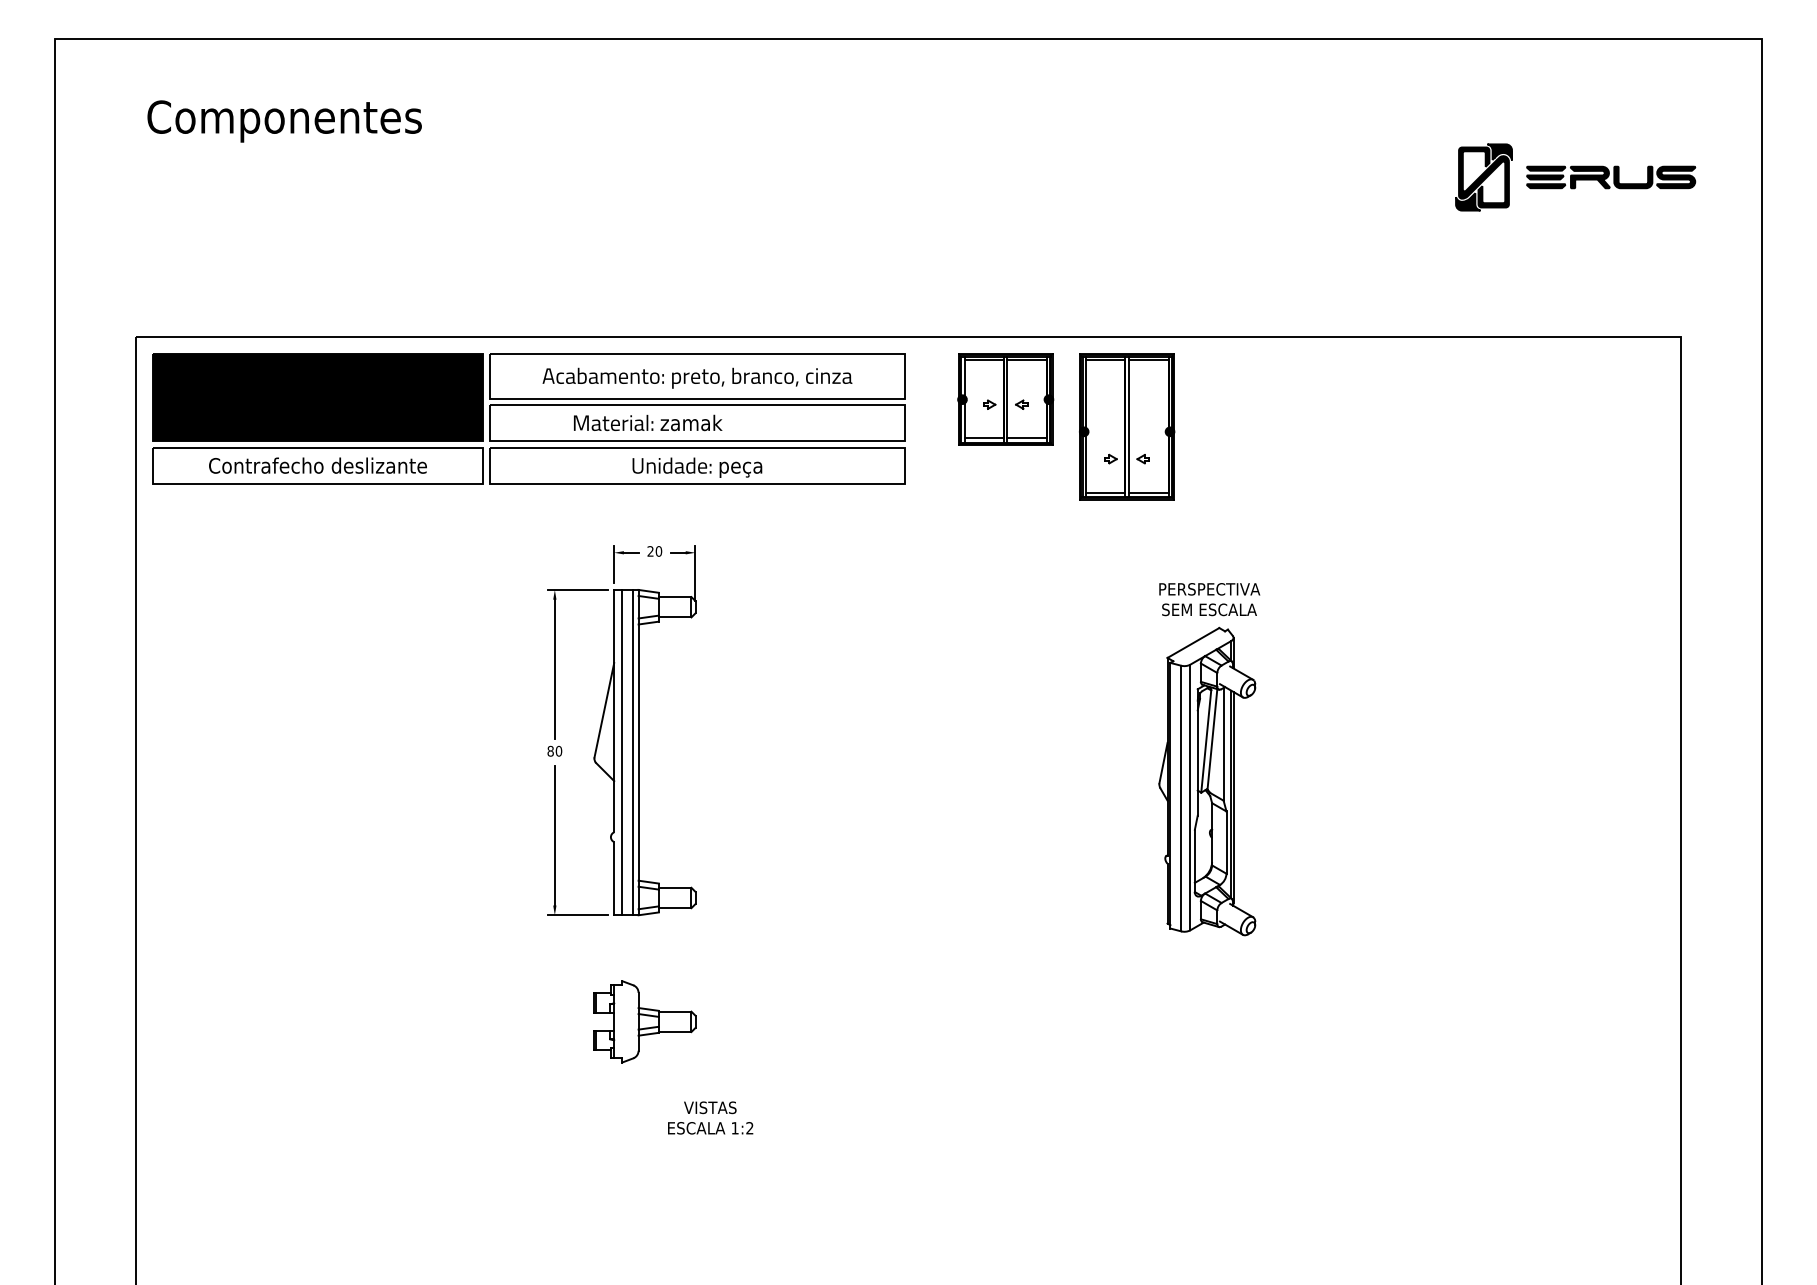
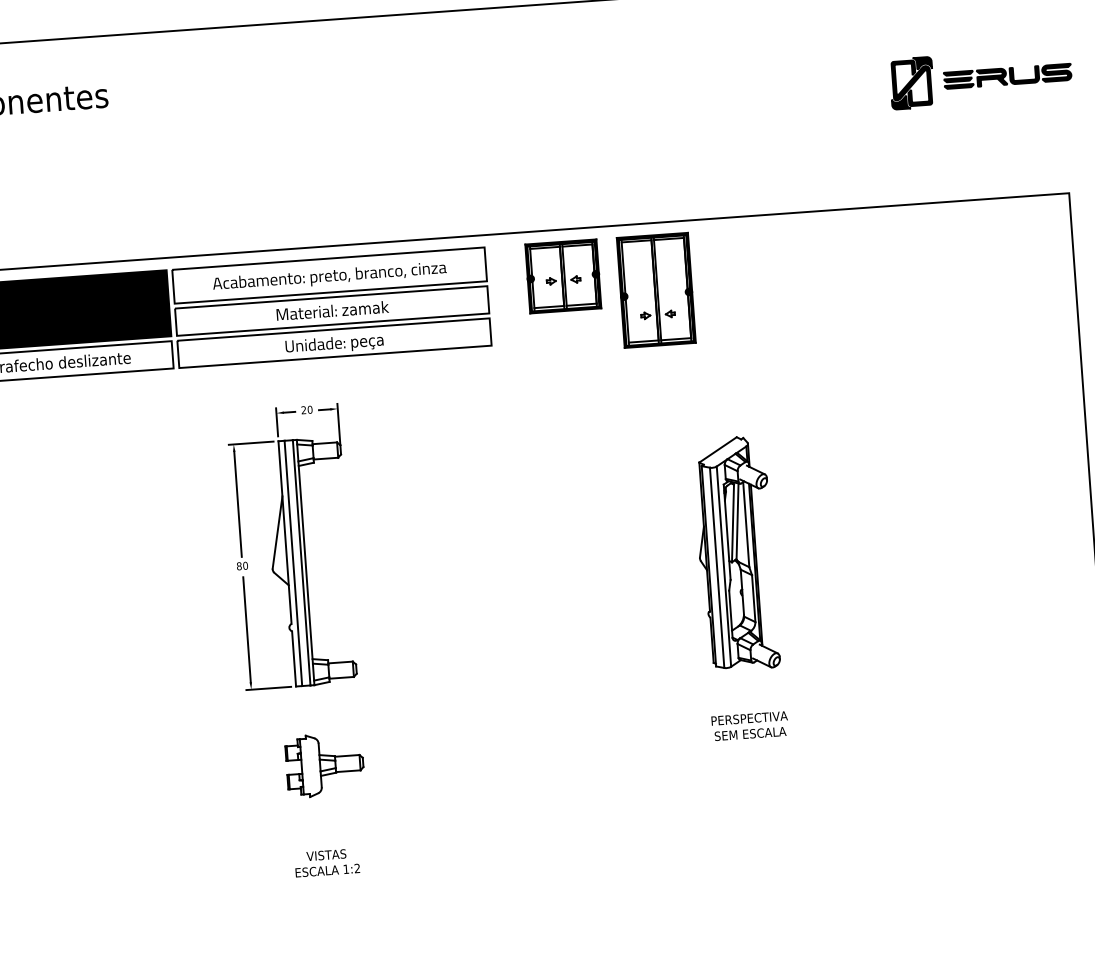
text: (648, 422) -> (332, 310), moved
text: (1209, 599) -> (749, 726), moved
text: (710, 1117) -> (327, 862), moved

